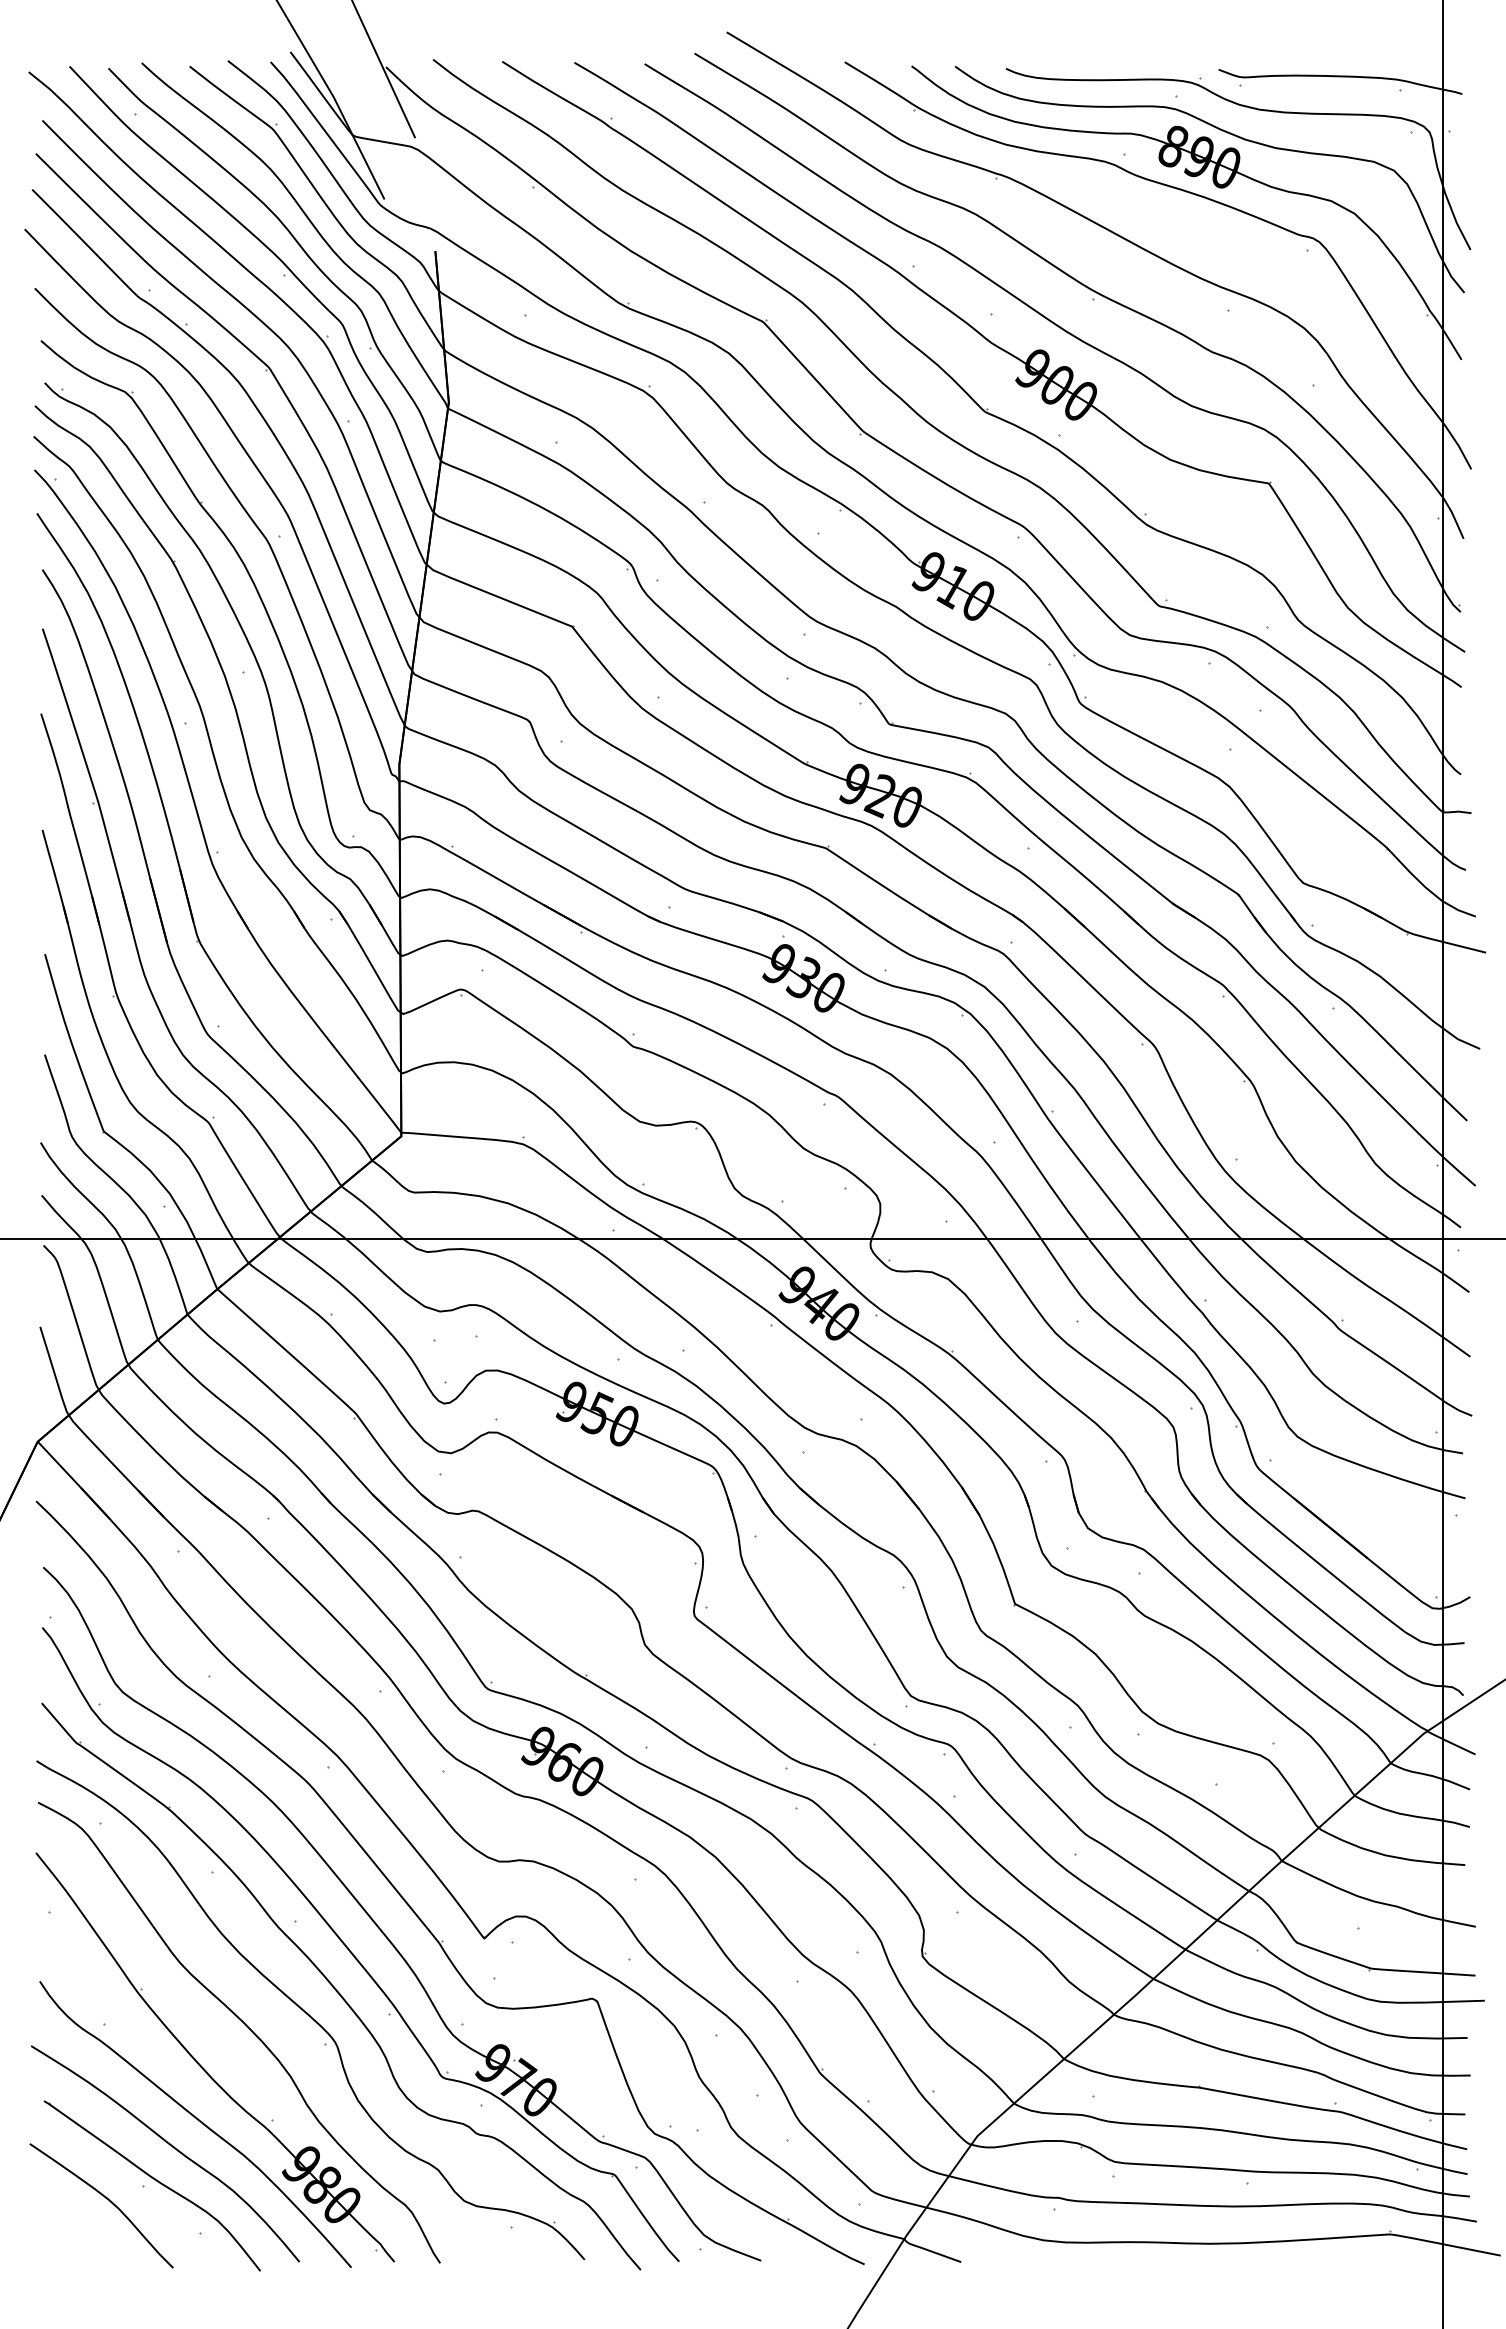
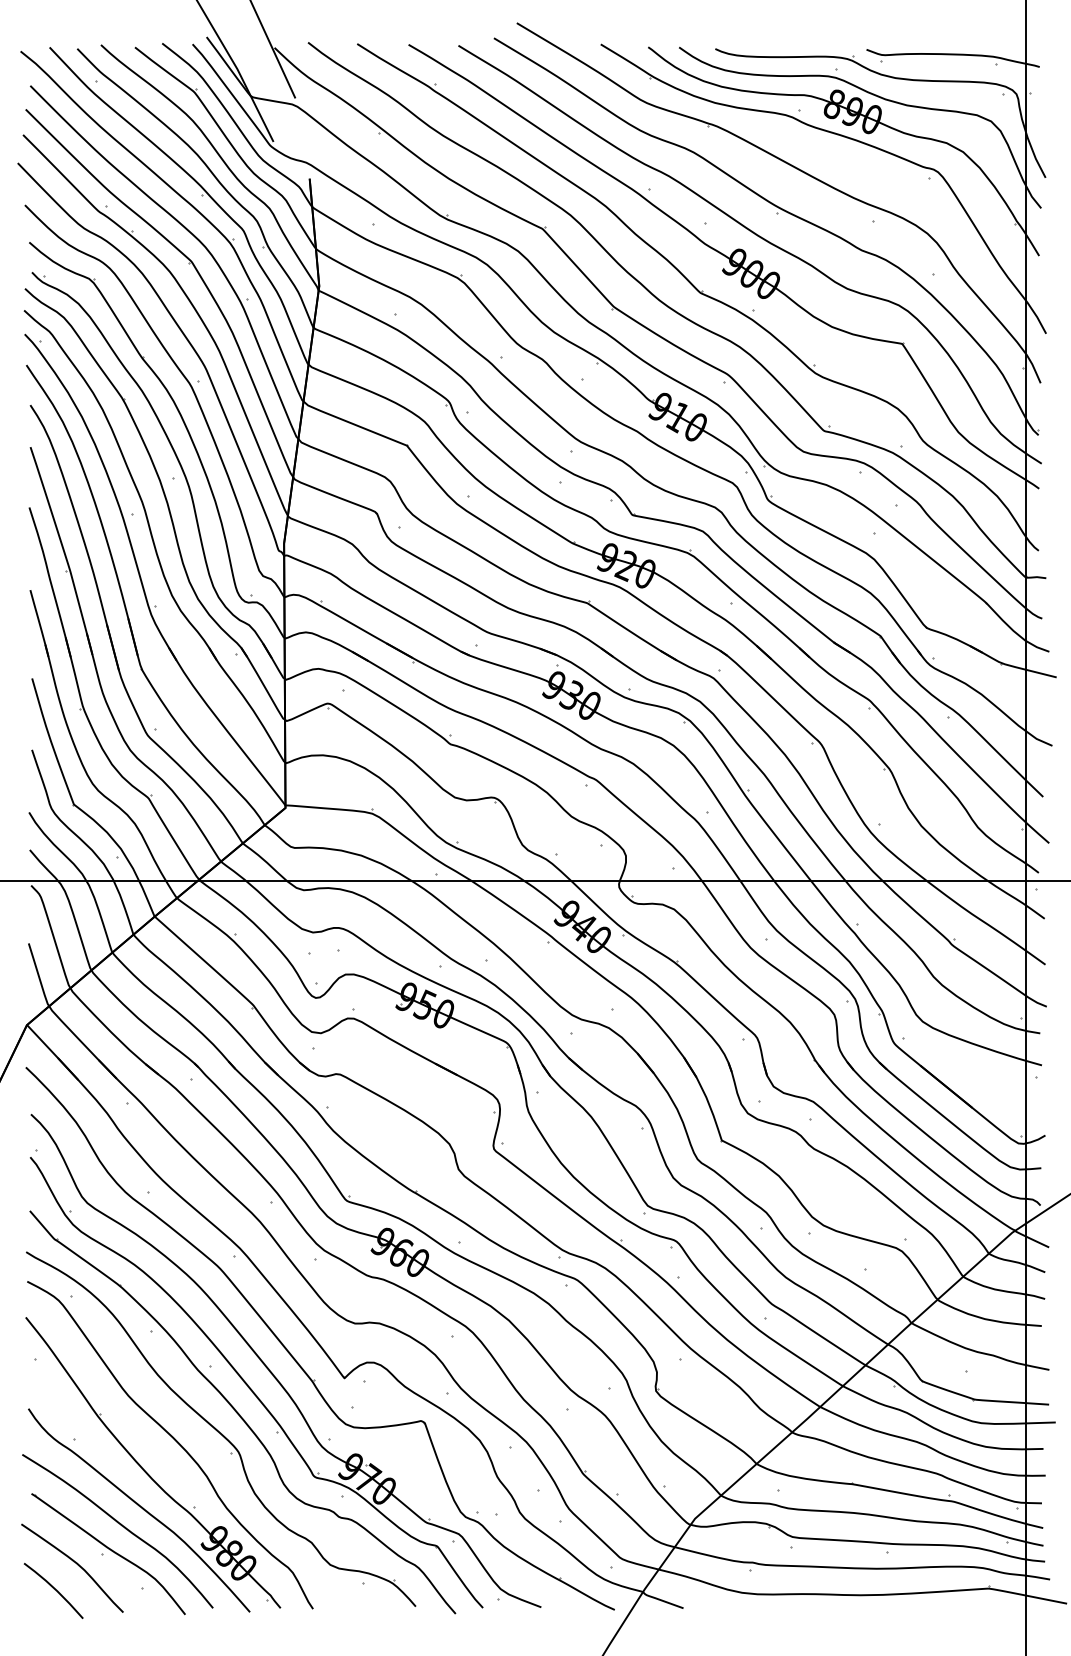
curve: (76, 2235) -> (54, 1589), added

